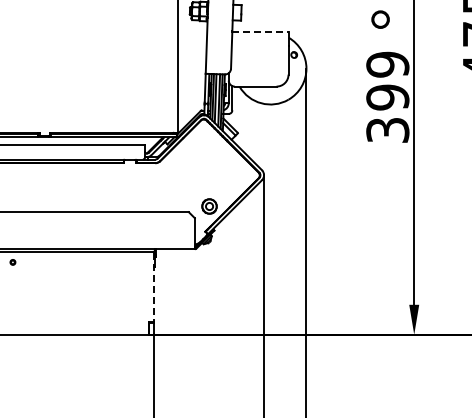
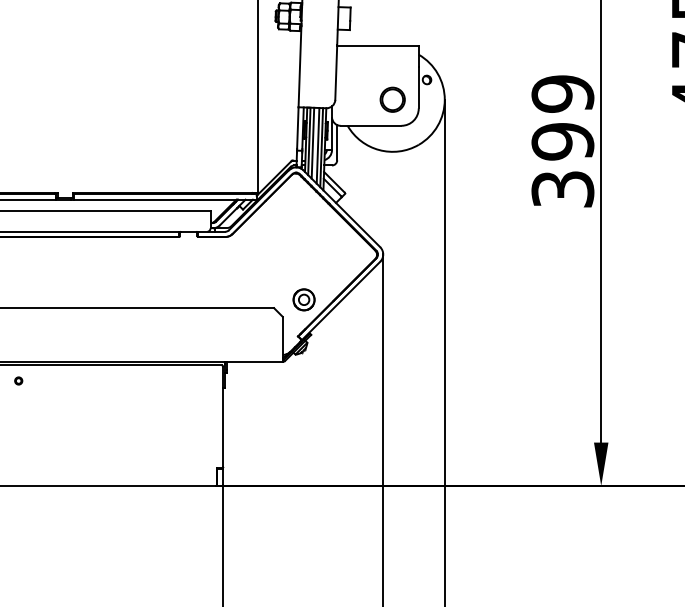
circle: (380, 19) -> (392, 99), moved
line: (260, 31) -> (378, 45), dashed -> solid
line: (153, 287) -> (222, 417), dashed -> solid

